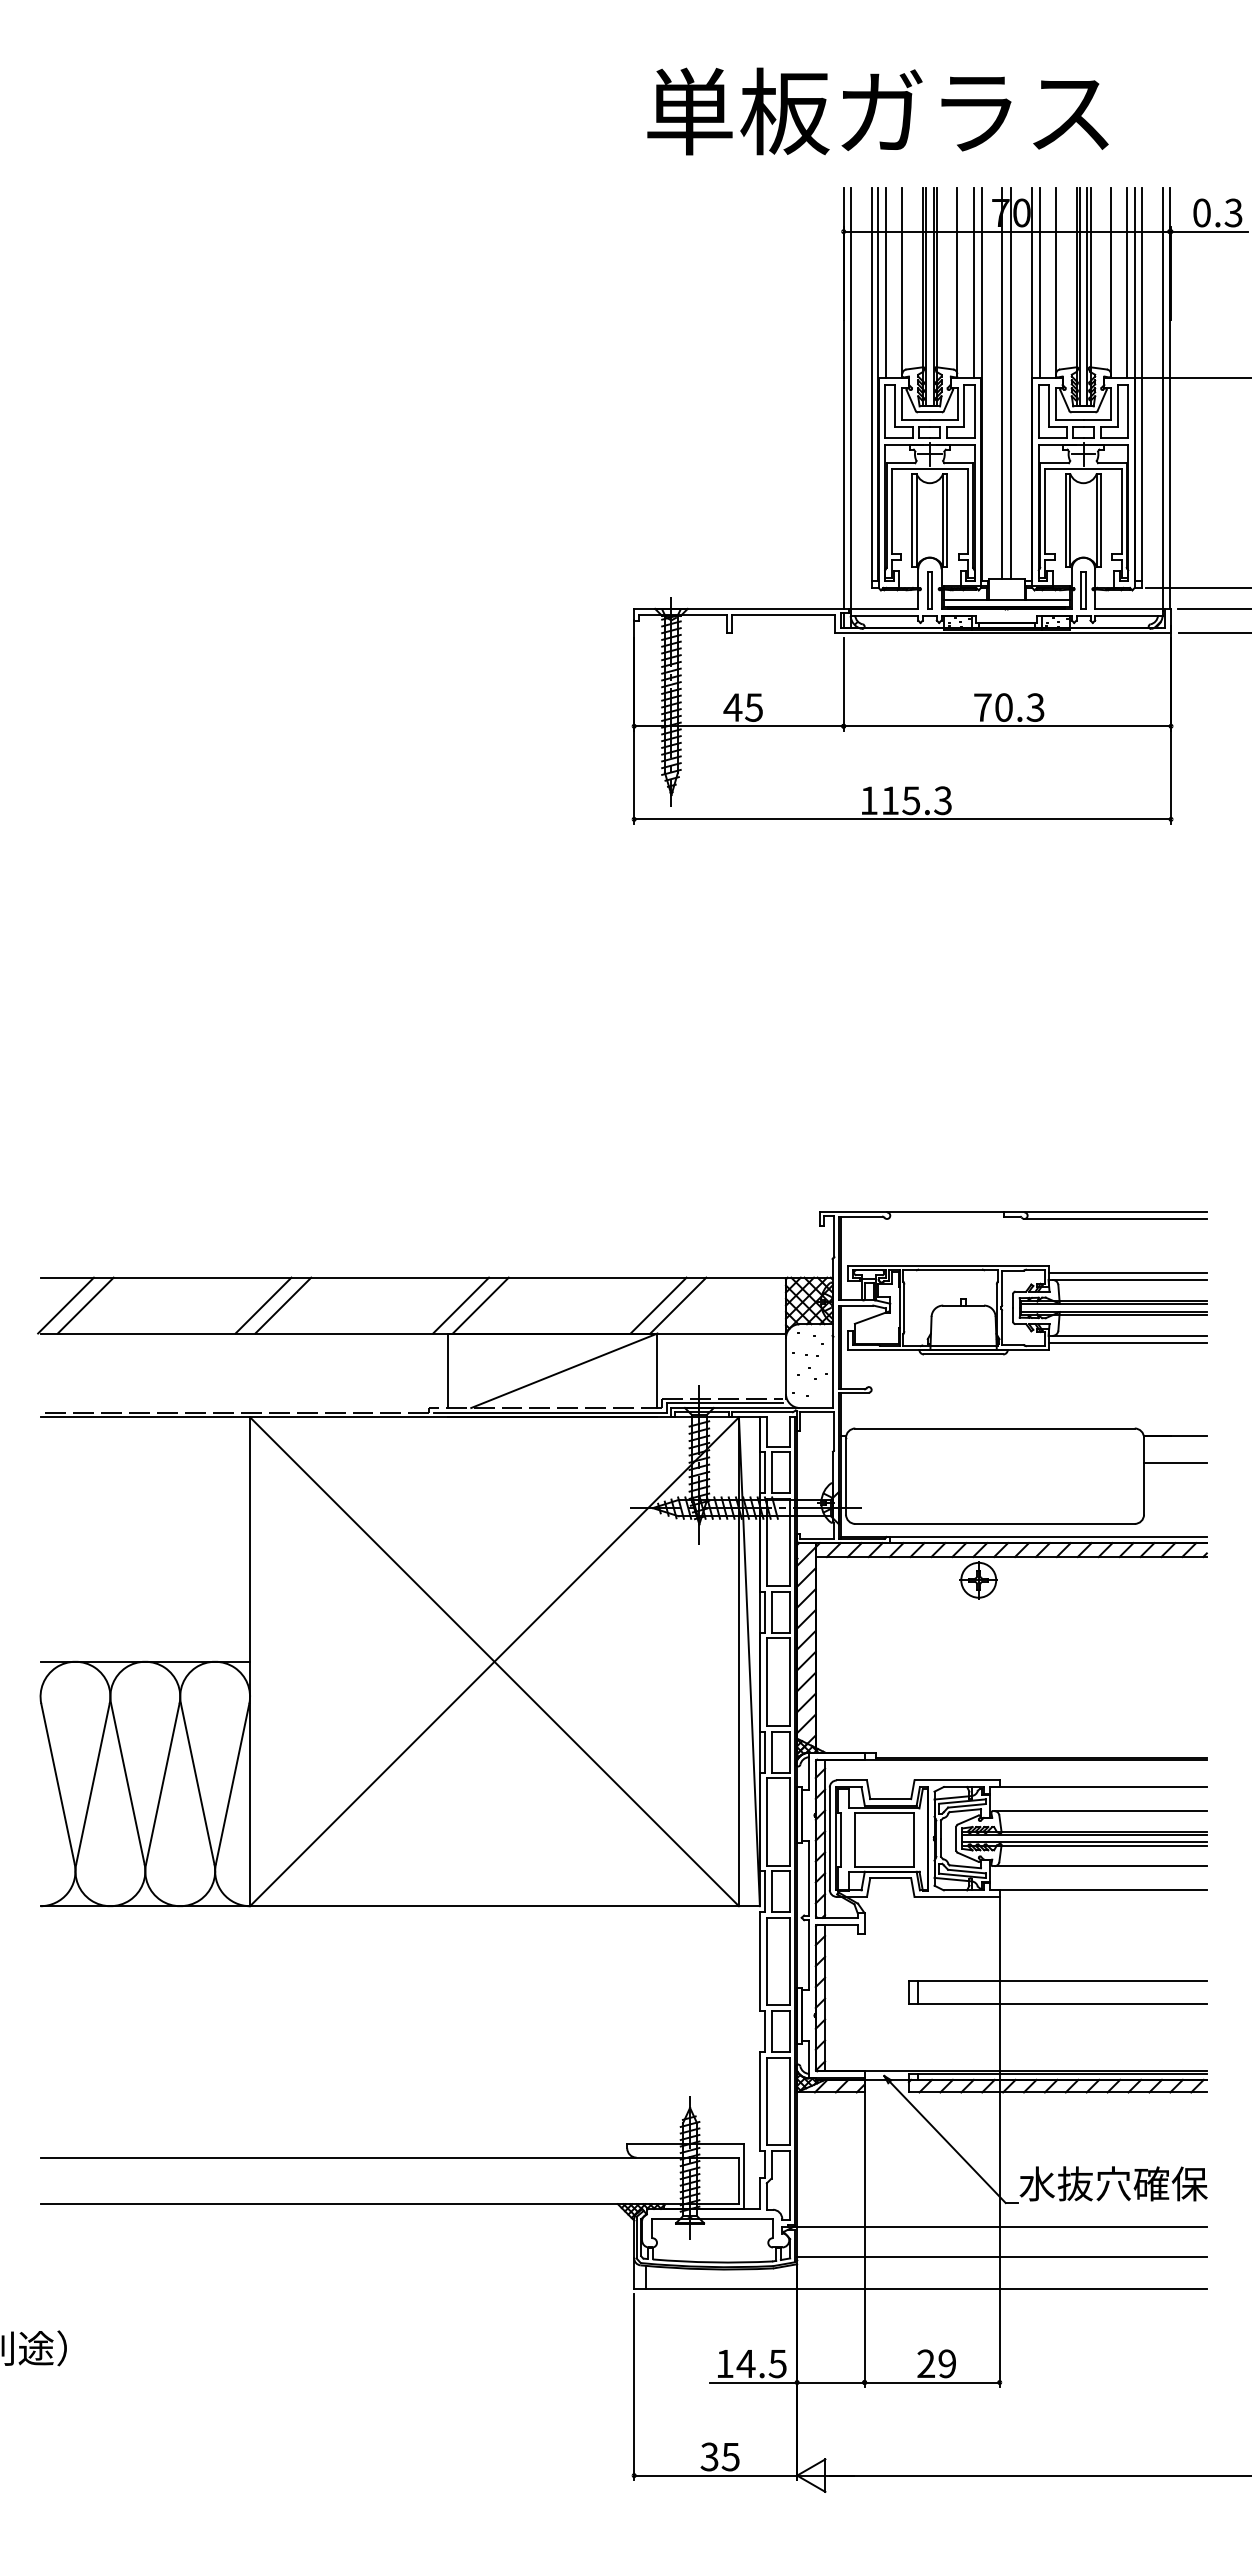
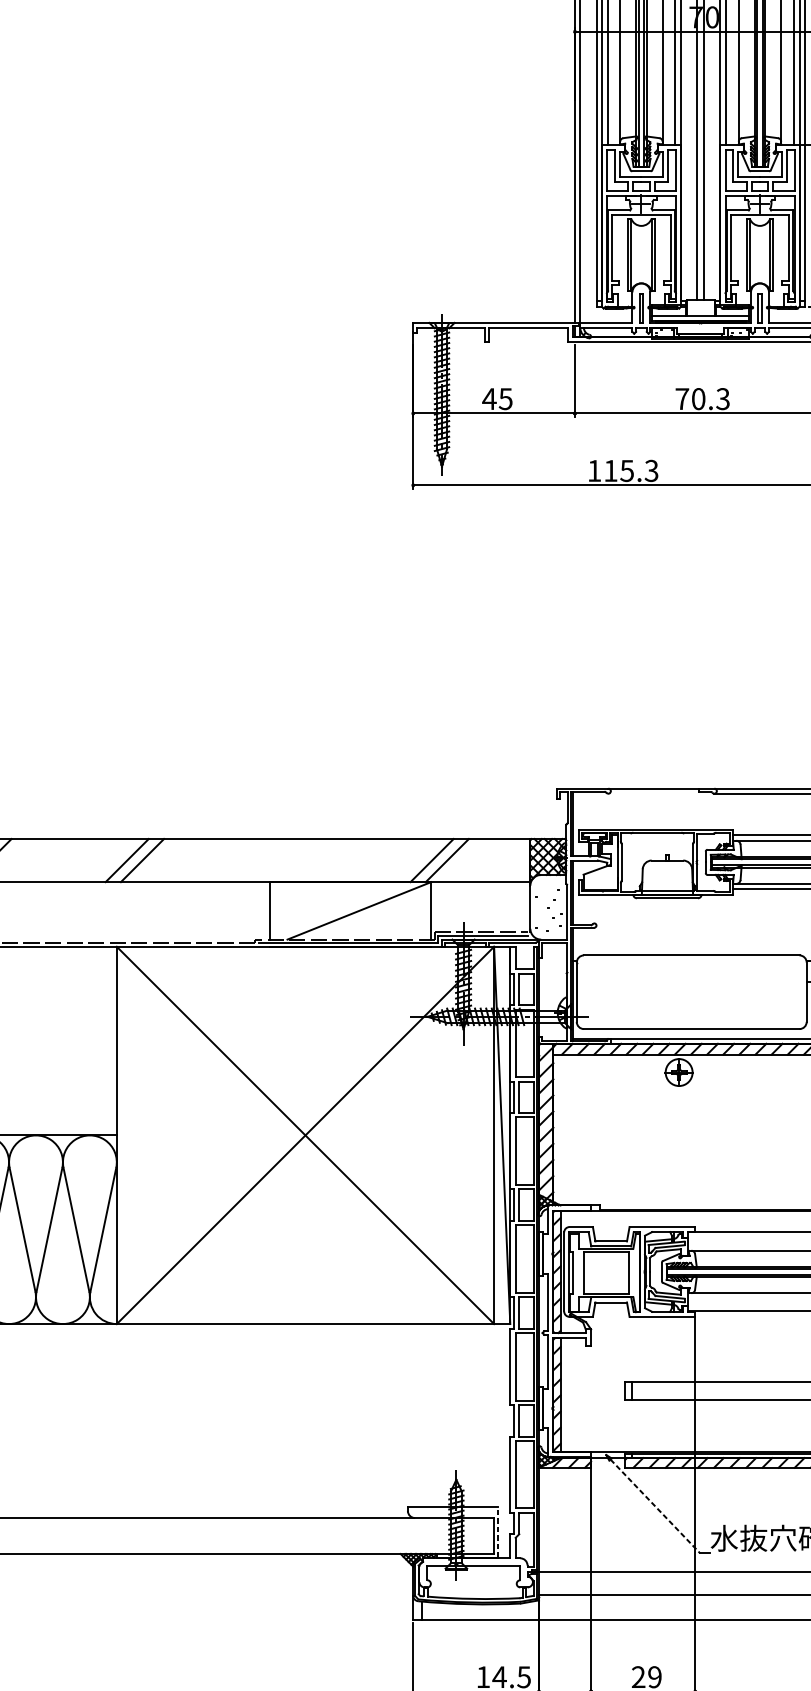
line: (461, 1305) -> (279, 860), removed
line: (480, 1305) -> (294, 860), removed
line: (947, 2142) -> (655, 1506), solid -> dashed
line: (743, 2176) -> (497, 1532), solid -> dashed

